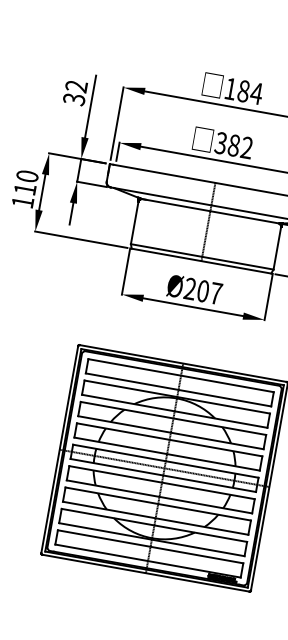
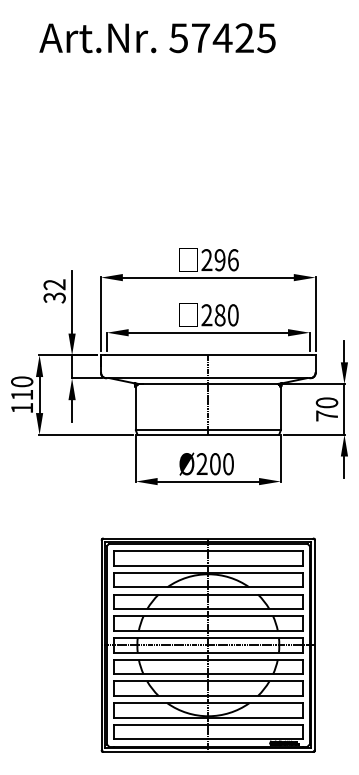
text: (244, 91) -> (220, 260), 184 -> 296
text: (233, 145) -> (219, 315), 382 -> 280
text: (216, 293) -> (228, 464), Ø207 -> Ø200

